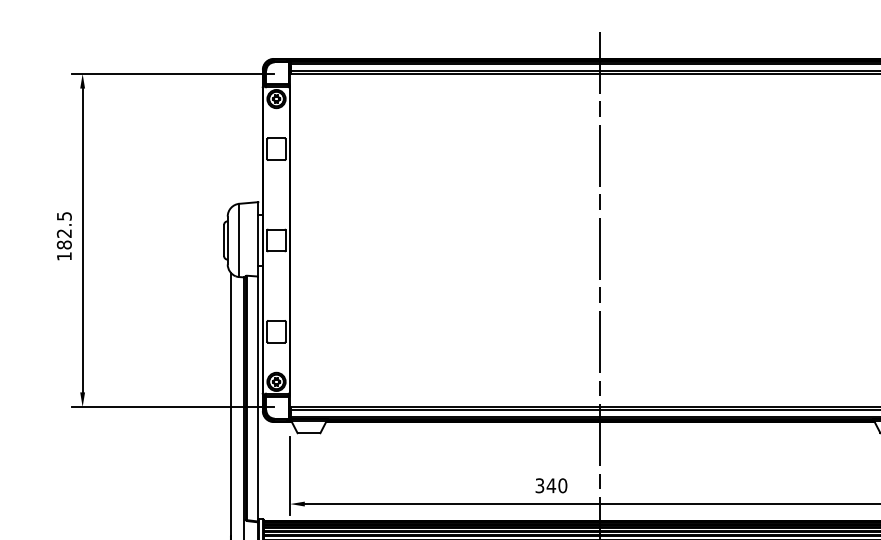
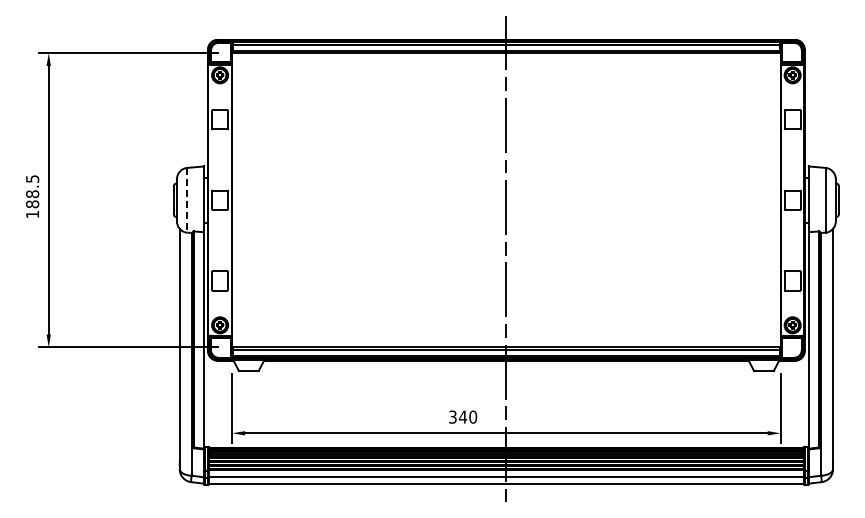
text: (64, 233) -> (32, 194), 182.5 -> 188.5
line: (239, 240) -> (187, 200), solid -> dashed

